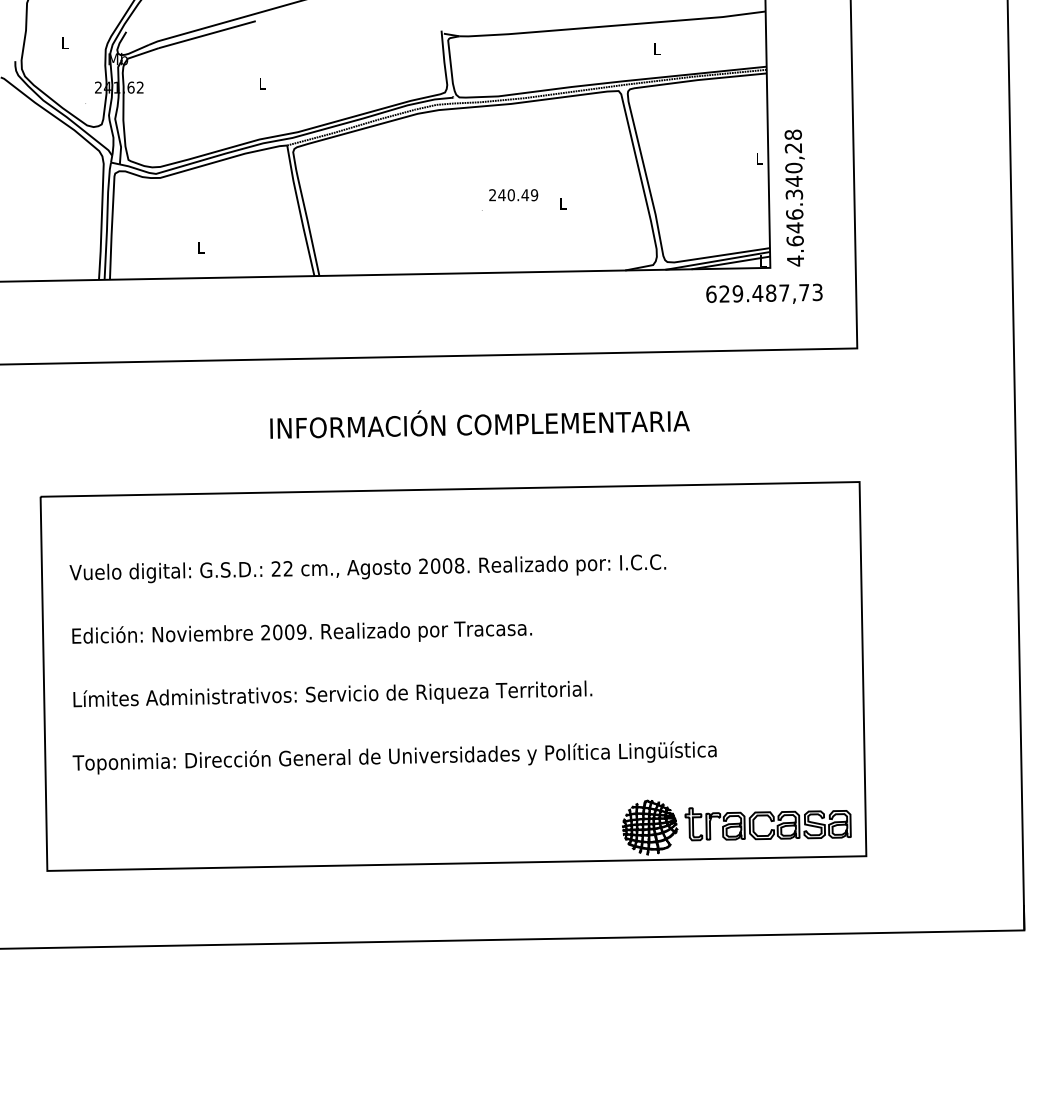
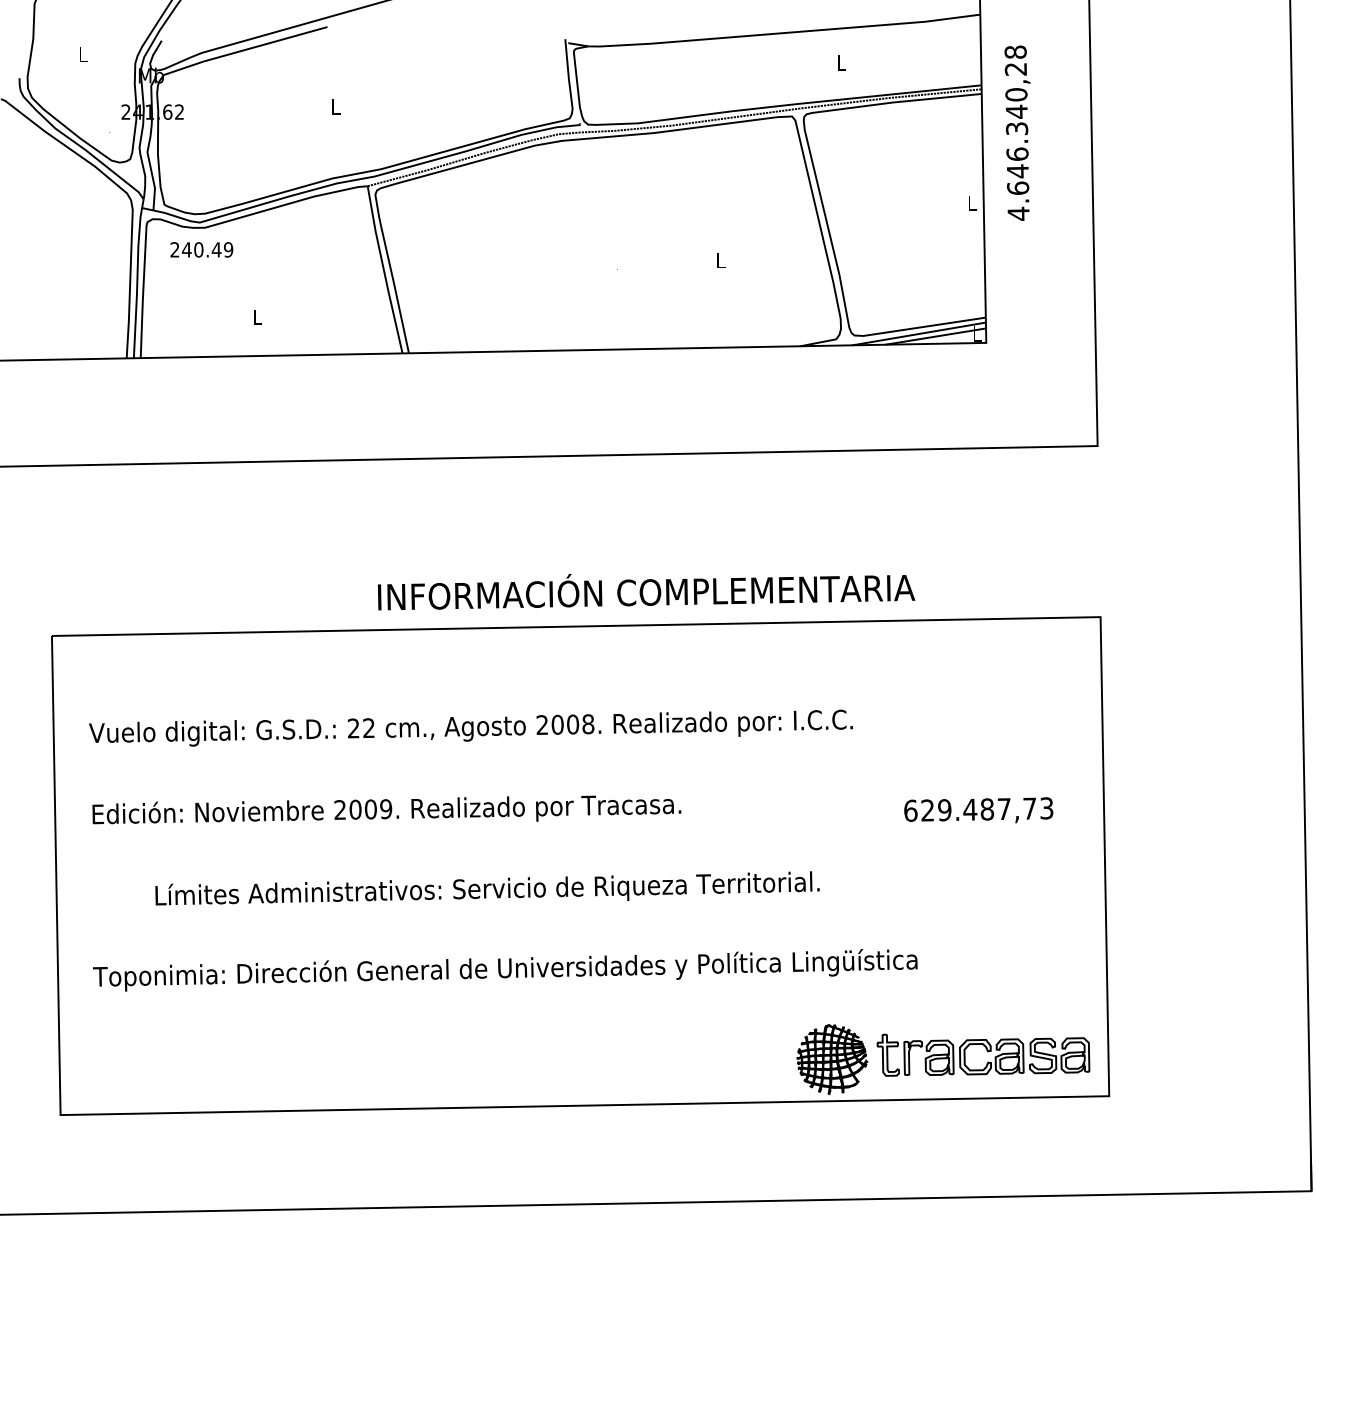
text: (513, 195) -> (201, 250), moved
text: (794, 197) -> (1017, 132), moved
text: (764, 293) -> (978, 809), moved
text: (479, 424) -> (645, 592), moved
text: (332, 693) -> (487, 887), moved

